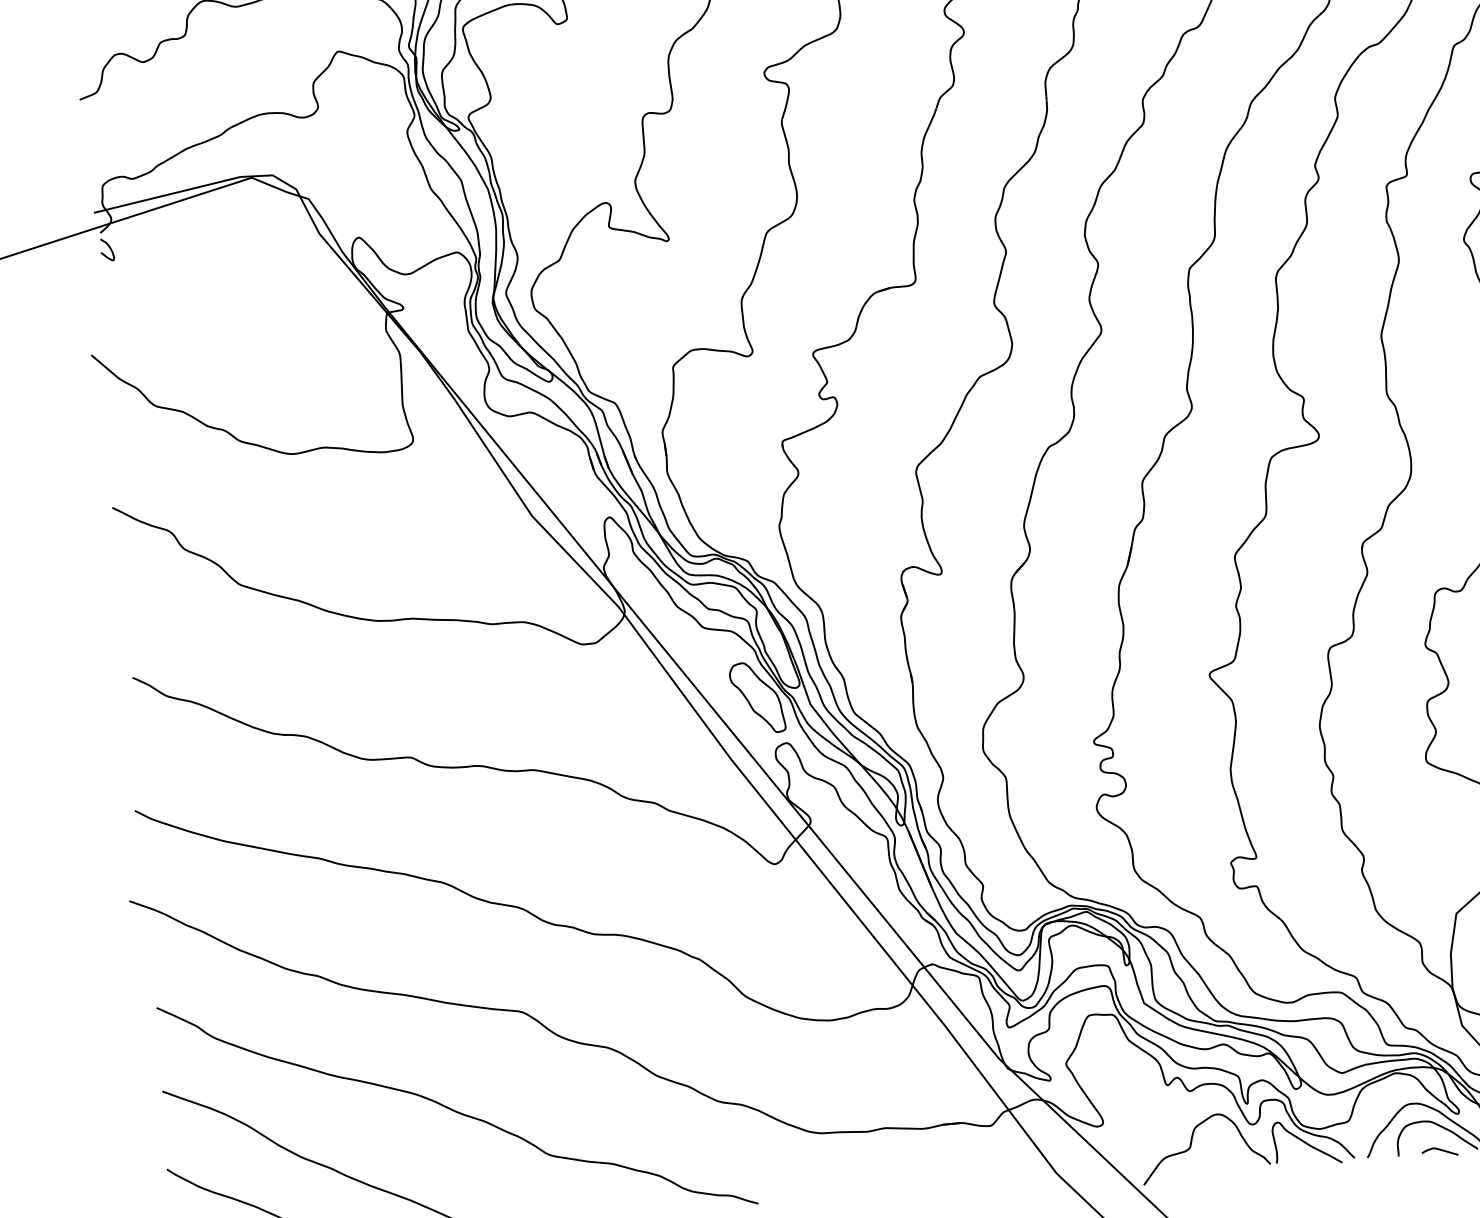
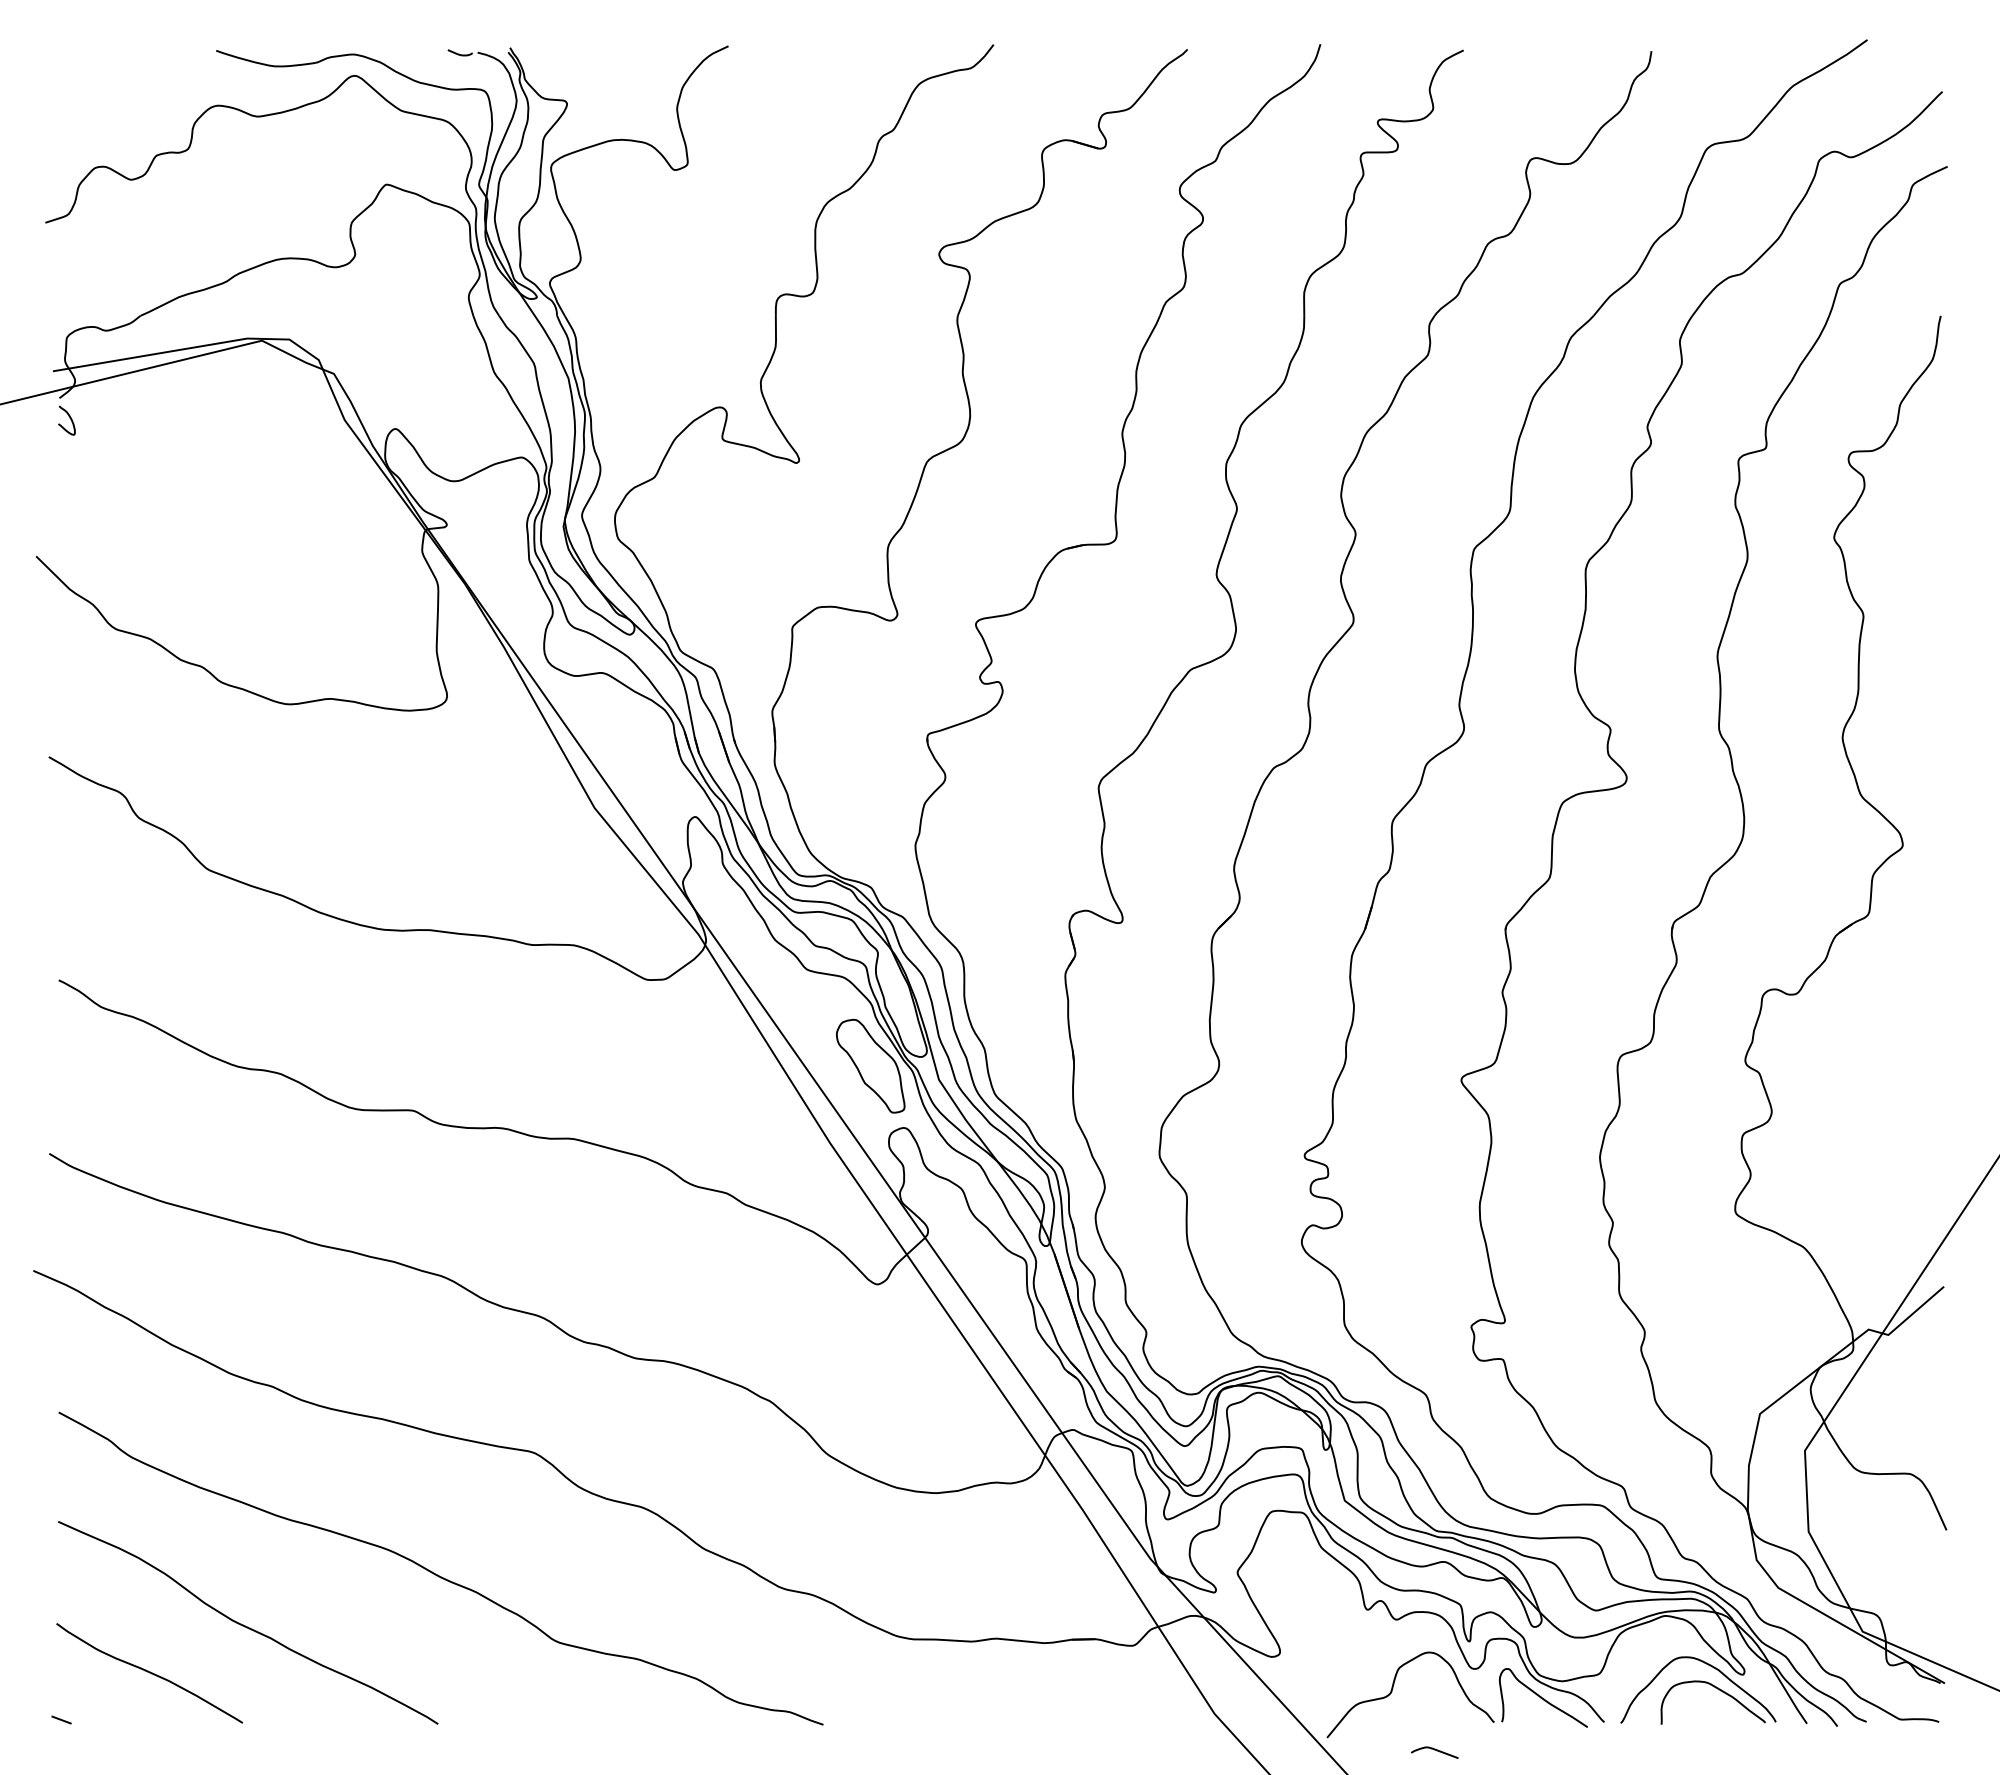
curve: (1439, 1150) -> (1434, 1750), moved

